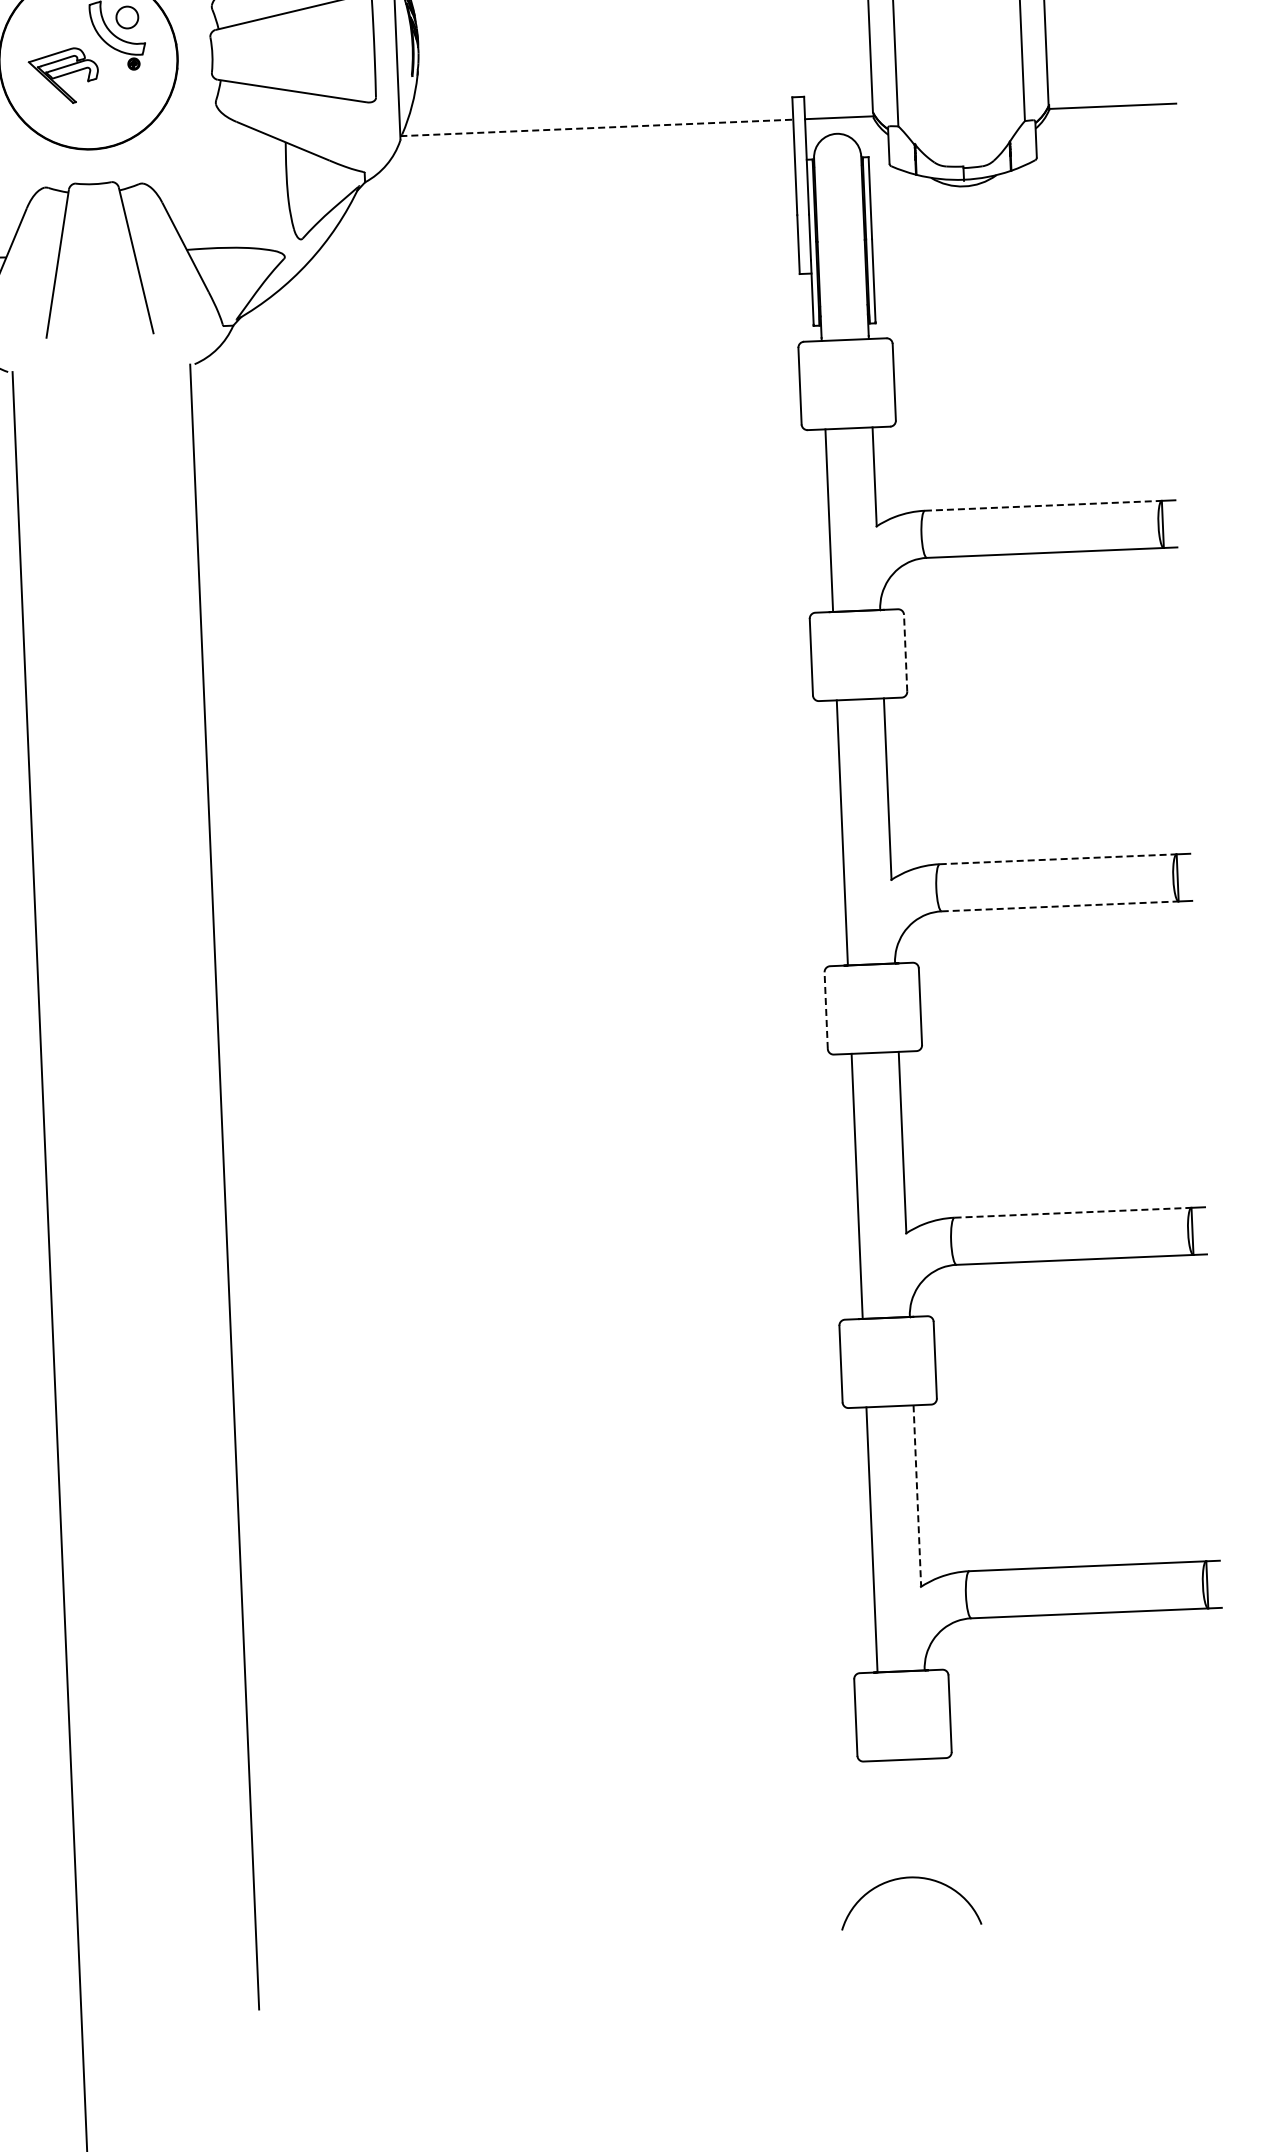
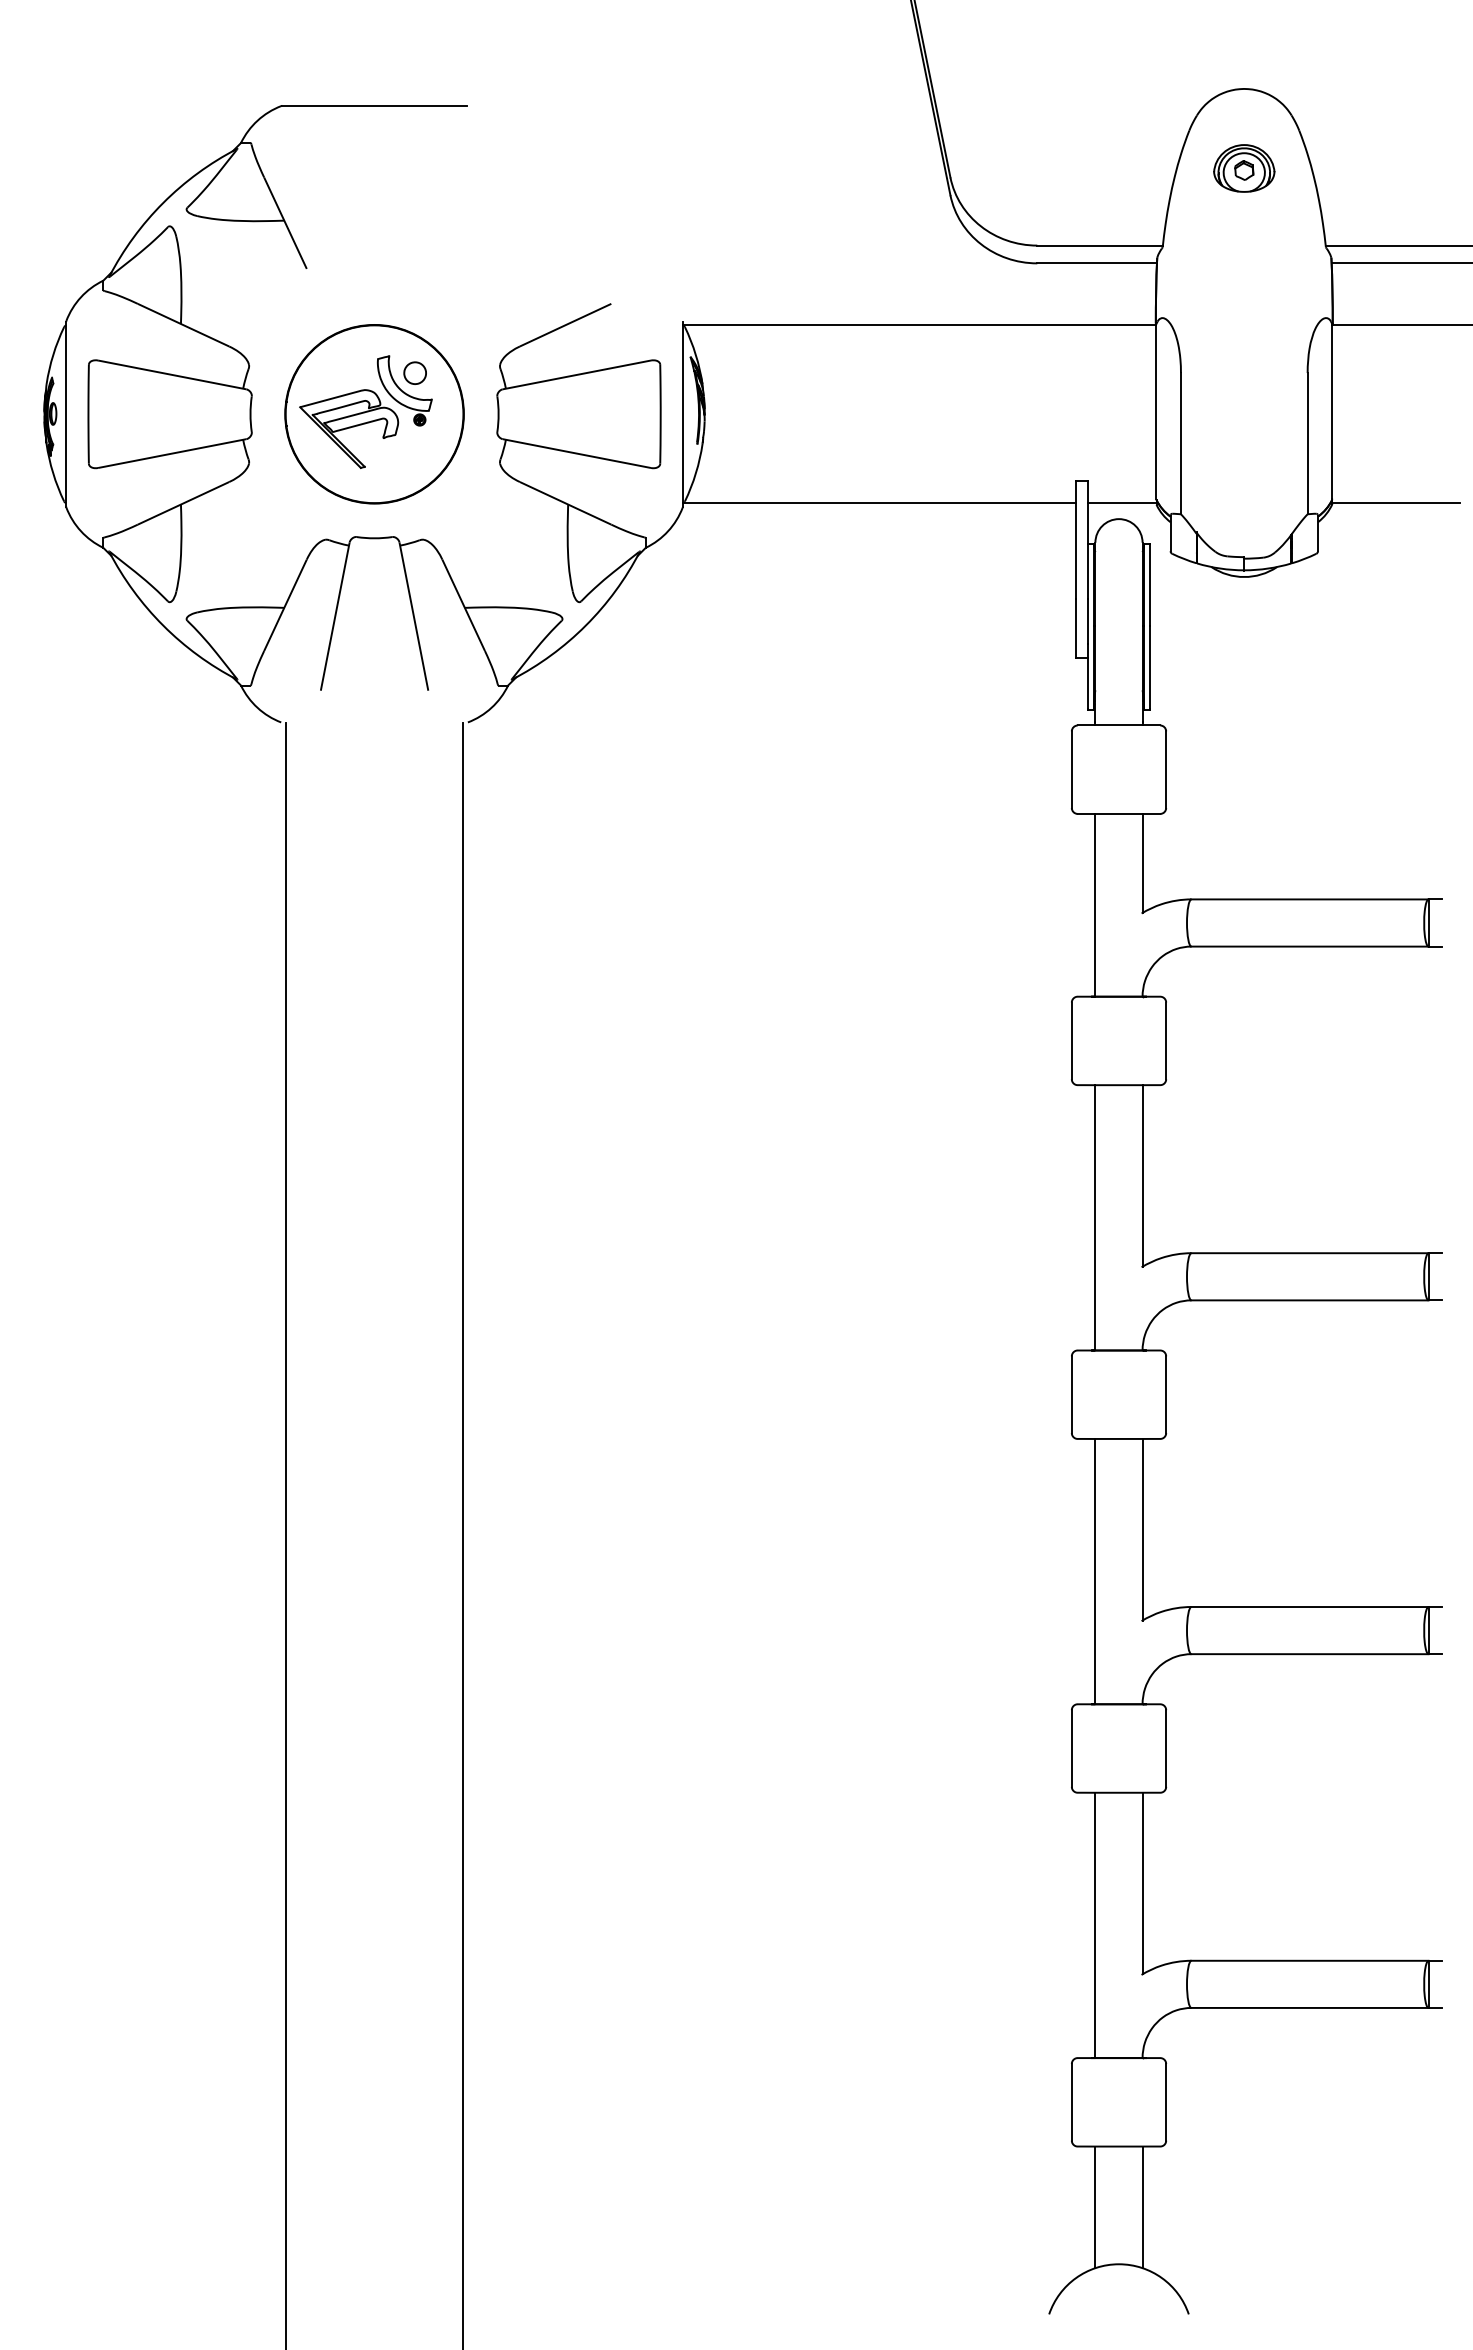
part: (64, 75) -> (349, 428), size x1.43
line: (596, 128) -> (879, 503), dashed -> solid
line: (1042, 505) -> (1309, 899), dashed -> solid
line: (905, 652) -> (1166, 1040), dashed -> solid
line: (1057, 859) -> (1309, 1253), dashed -> solid
line: (1059, 906) -> (1309, 1300), dashed -> solid
line: (825, 1010) -> (1071, 1394), dashed -> solid
line: (1072, 1213) -> (1309, 1607), dashed -> solid
line: (917, 1496) -> (1142, 1883), dashed -> solid
line: (930, 1819) -> (1142, 2207), added
line: (883, 1821) -> (1095, 2207), added

